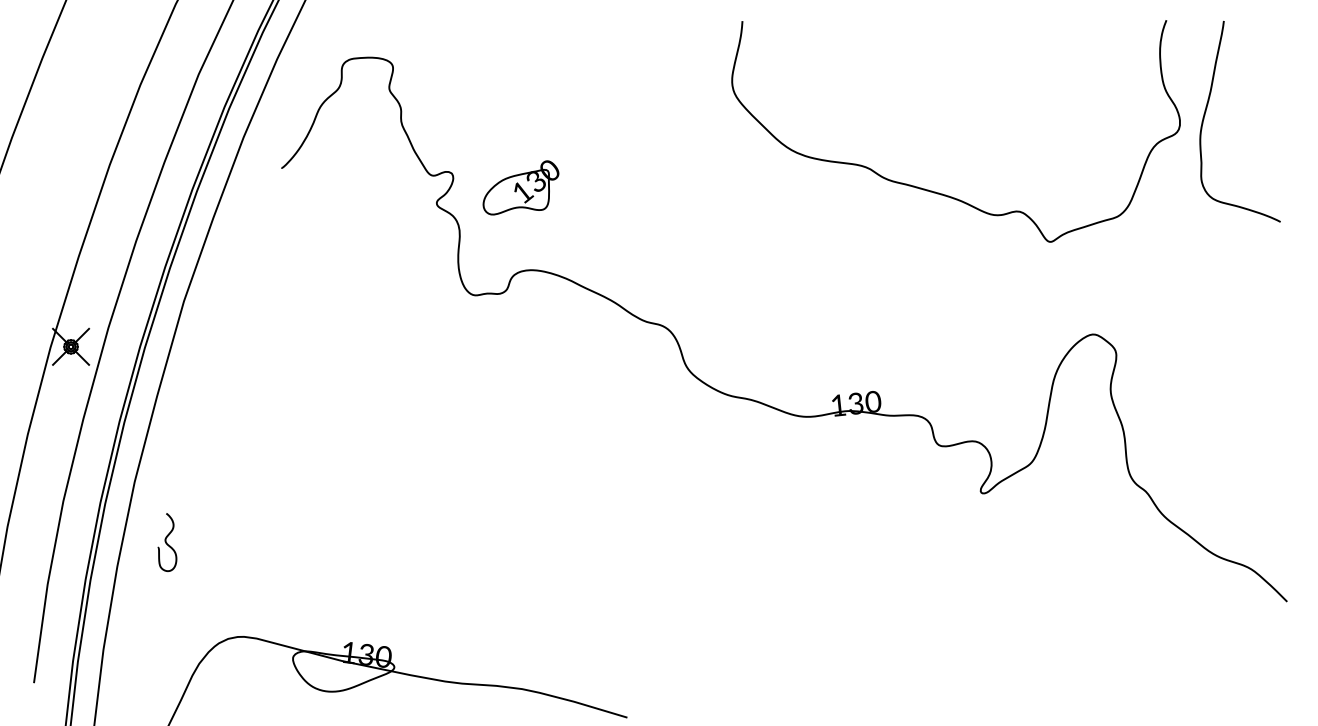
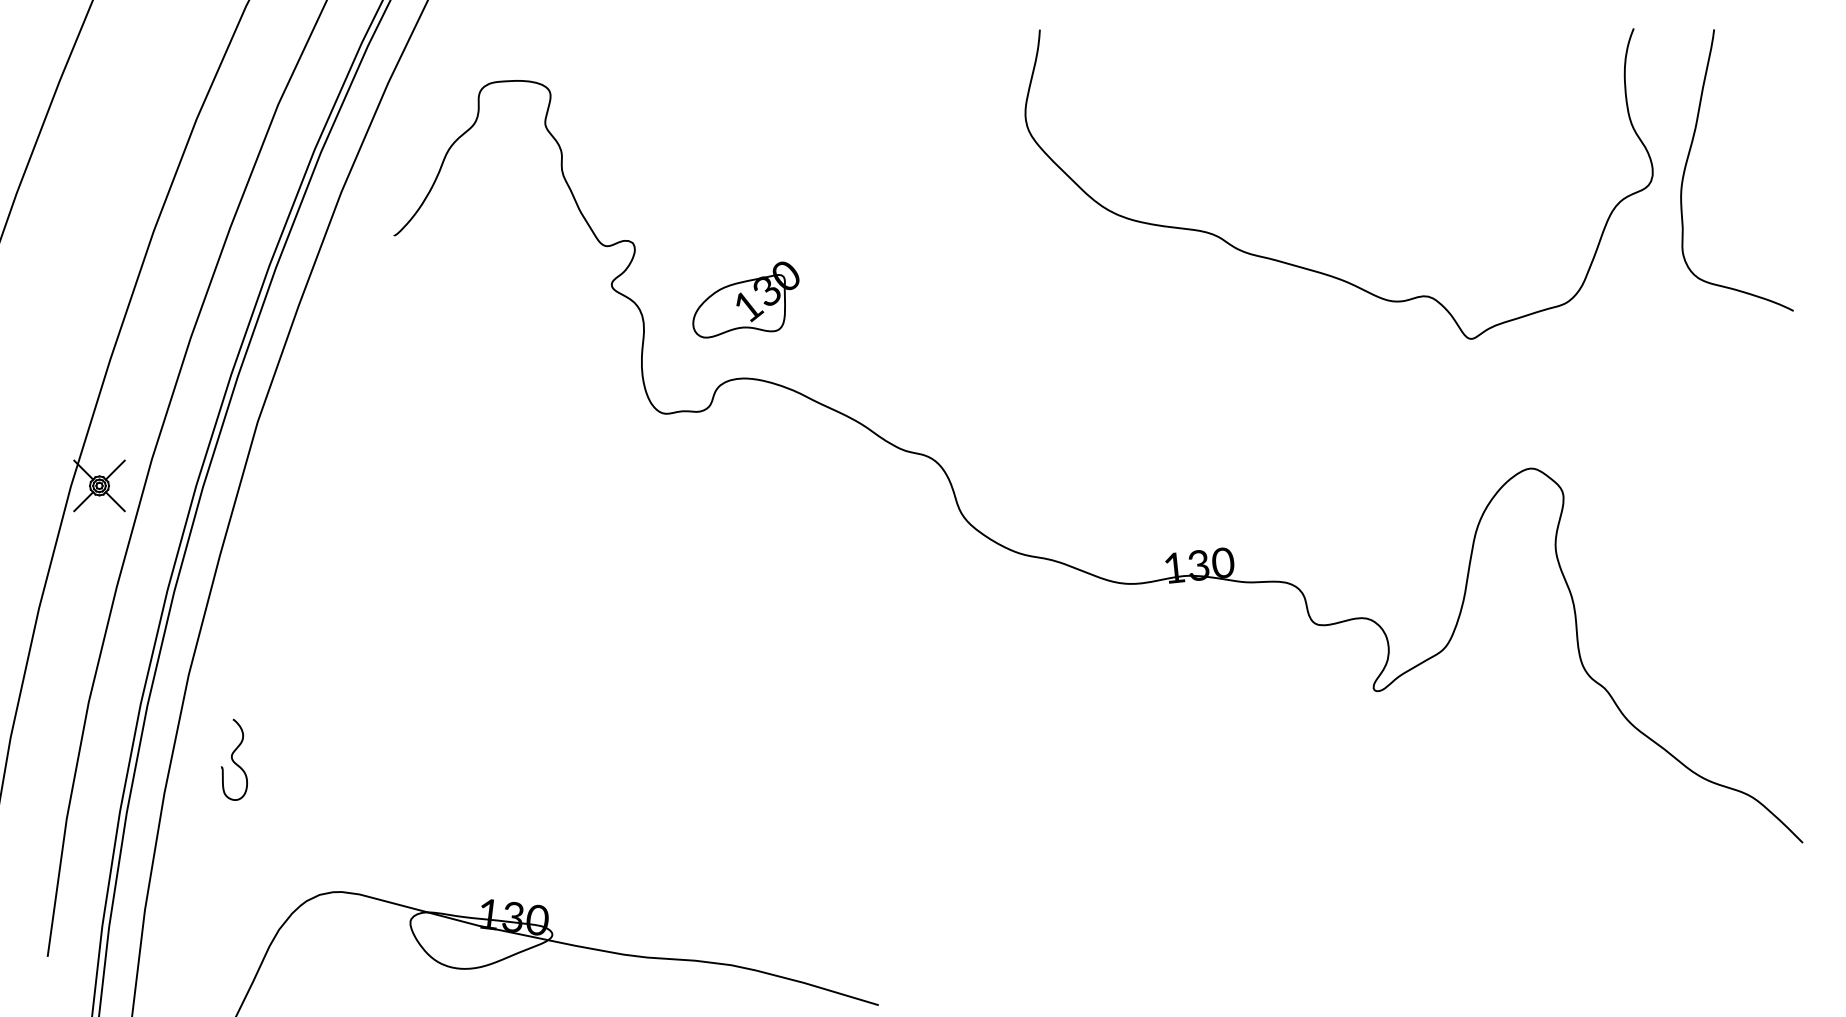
part: (520, 187) -> (745, 299), moved

